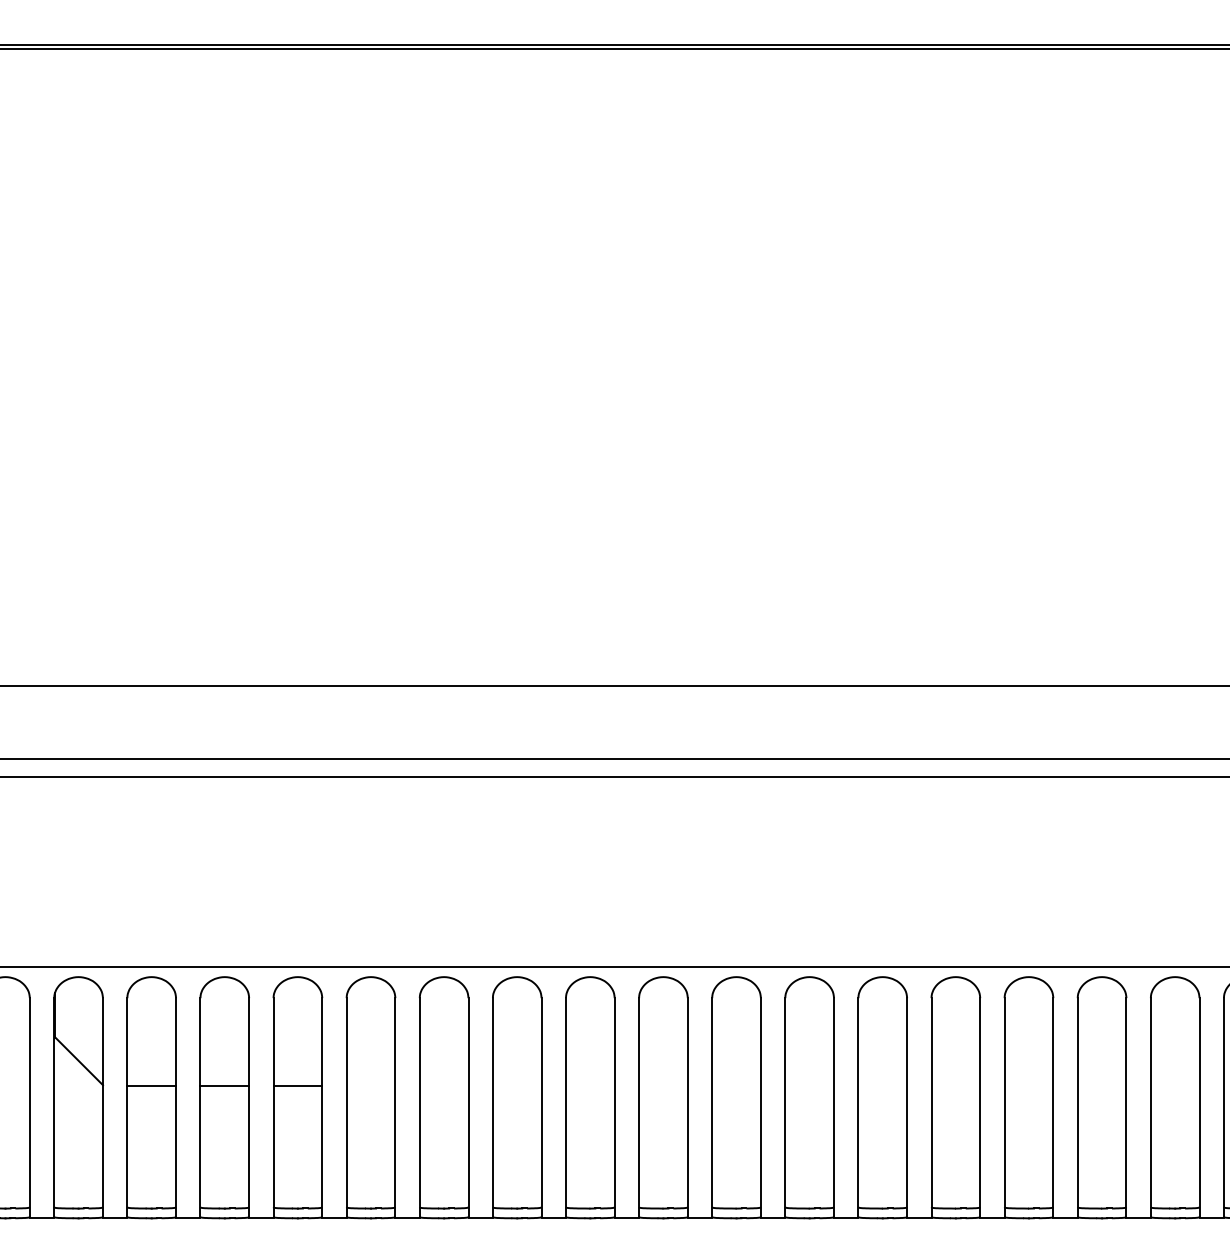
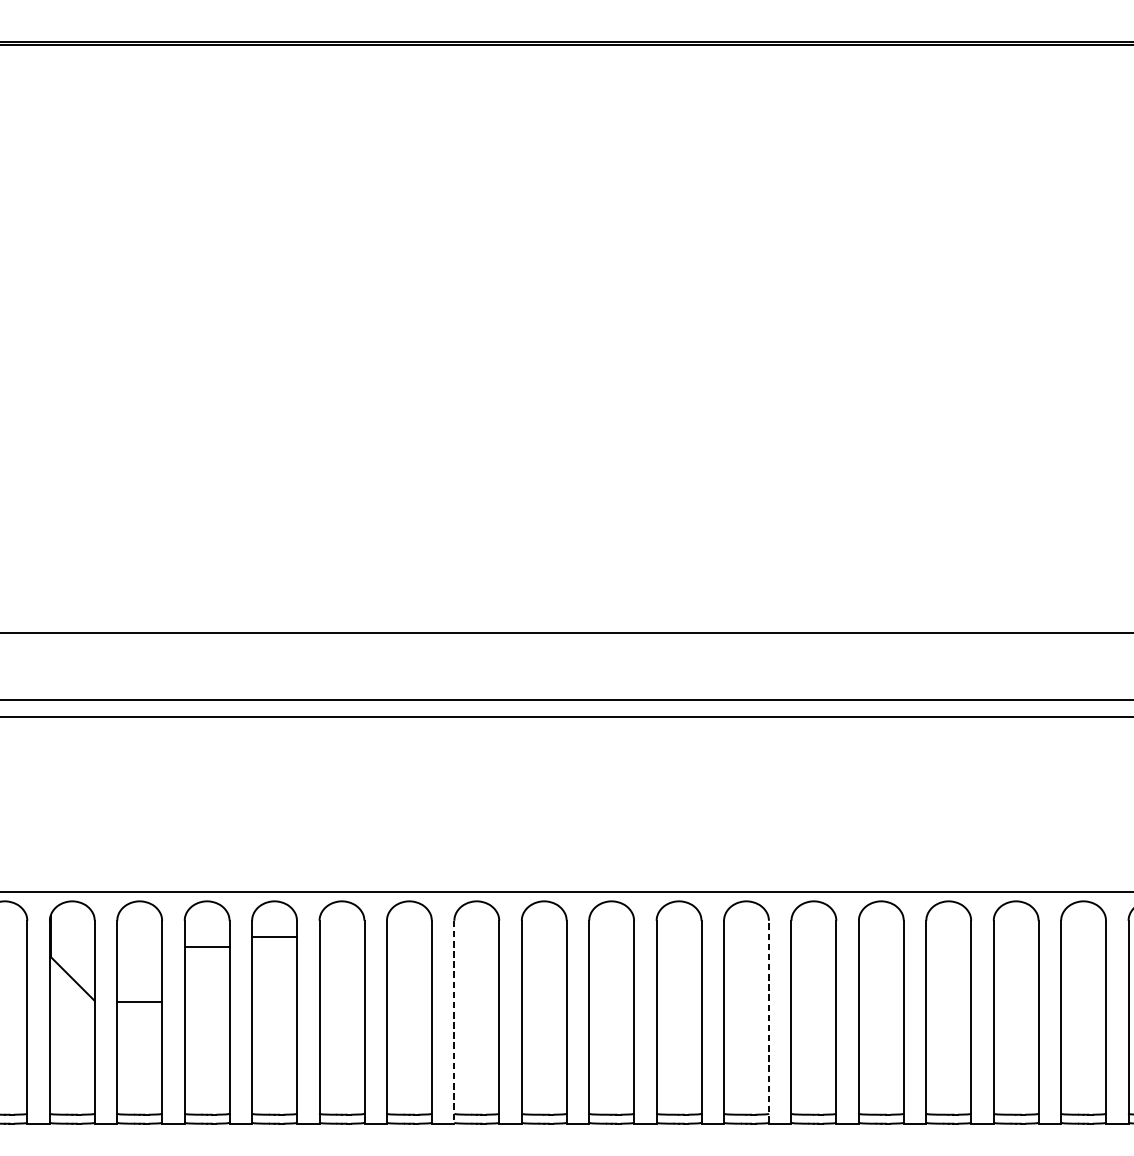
line: (224, 1086) -> (206, 946), moved
line: (297, 1086) -> (274, 936), moved
line: (834, 1107) -> (769, 1021), solid -> dashed
line: (492, 1108) -> (454, 1022), solid -> dashed

